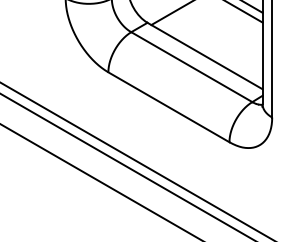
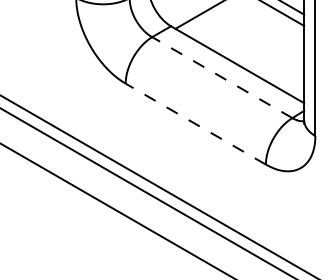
line: (191, 67) -> (221, 78), solid -> dashed
line: (168, 107) -> (195, 124), solid -> dashed

